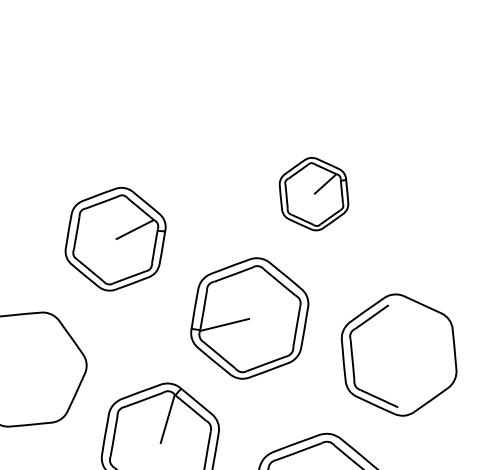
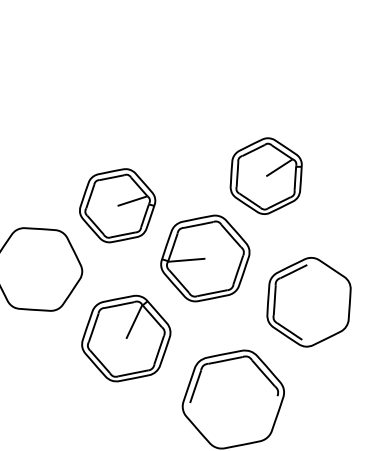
part: (313, 193) -> (265, 175), size x1.43
part: (115, 238) -> (117, 205), moved

